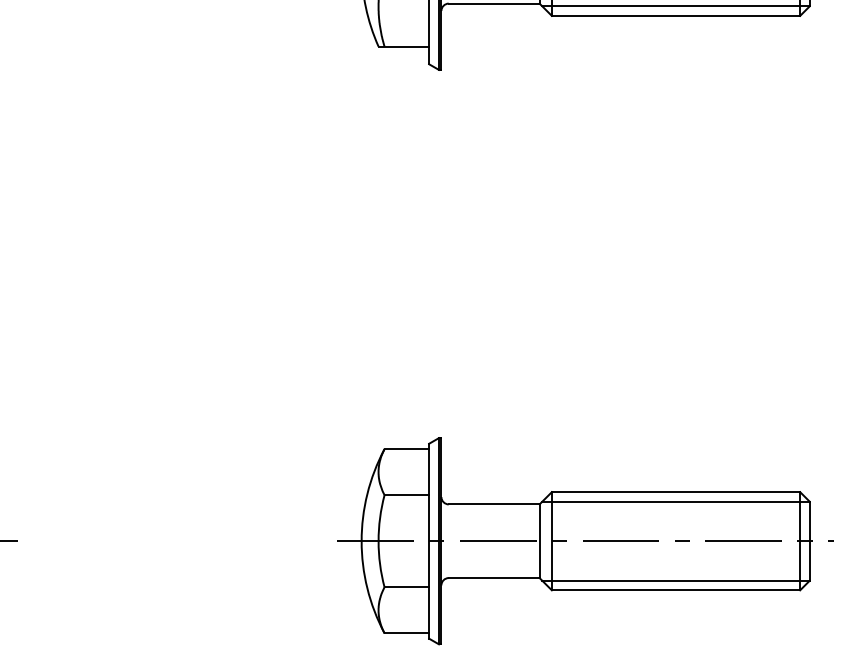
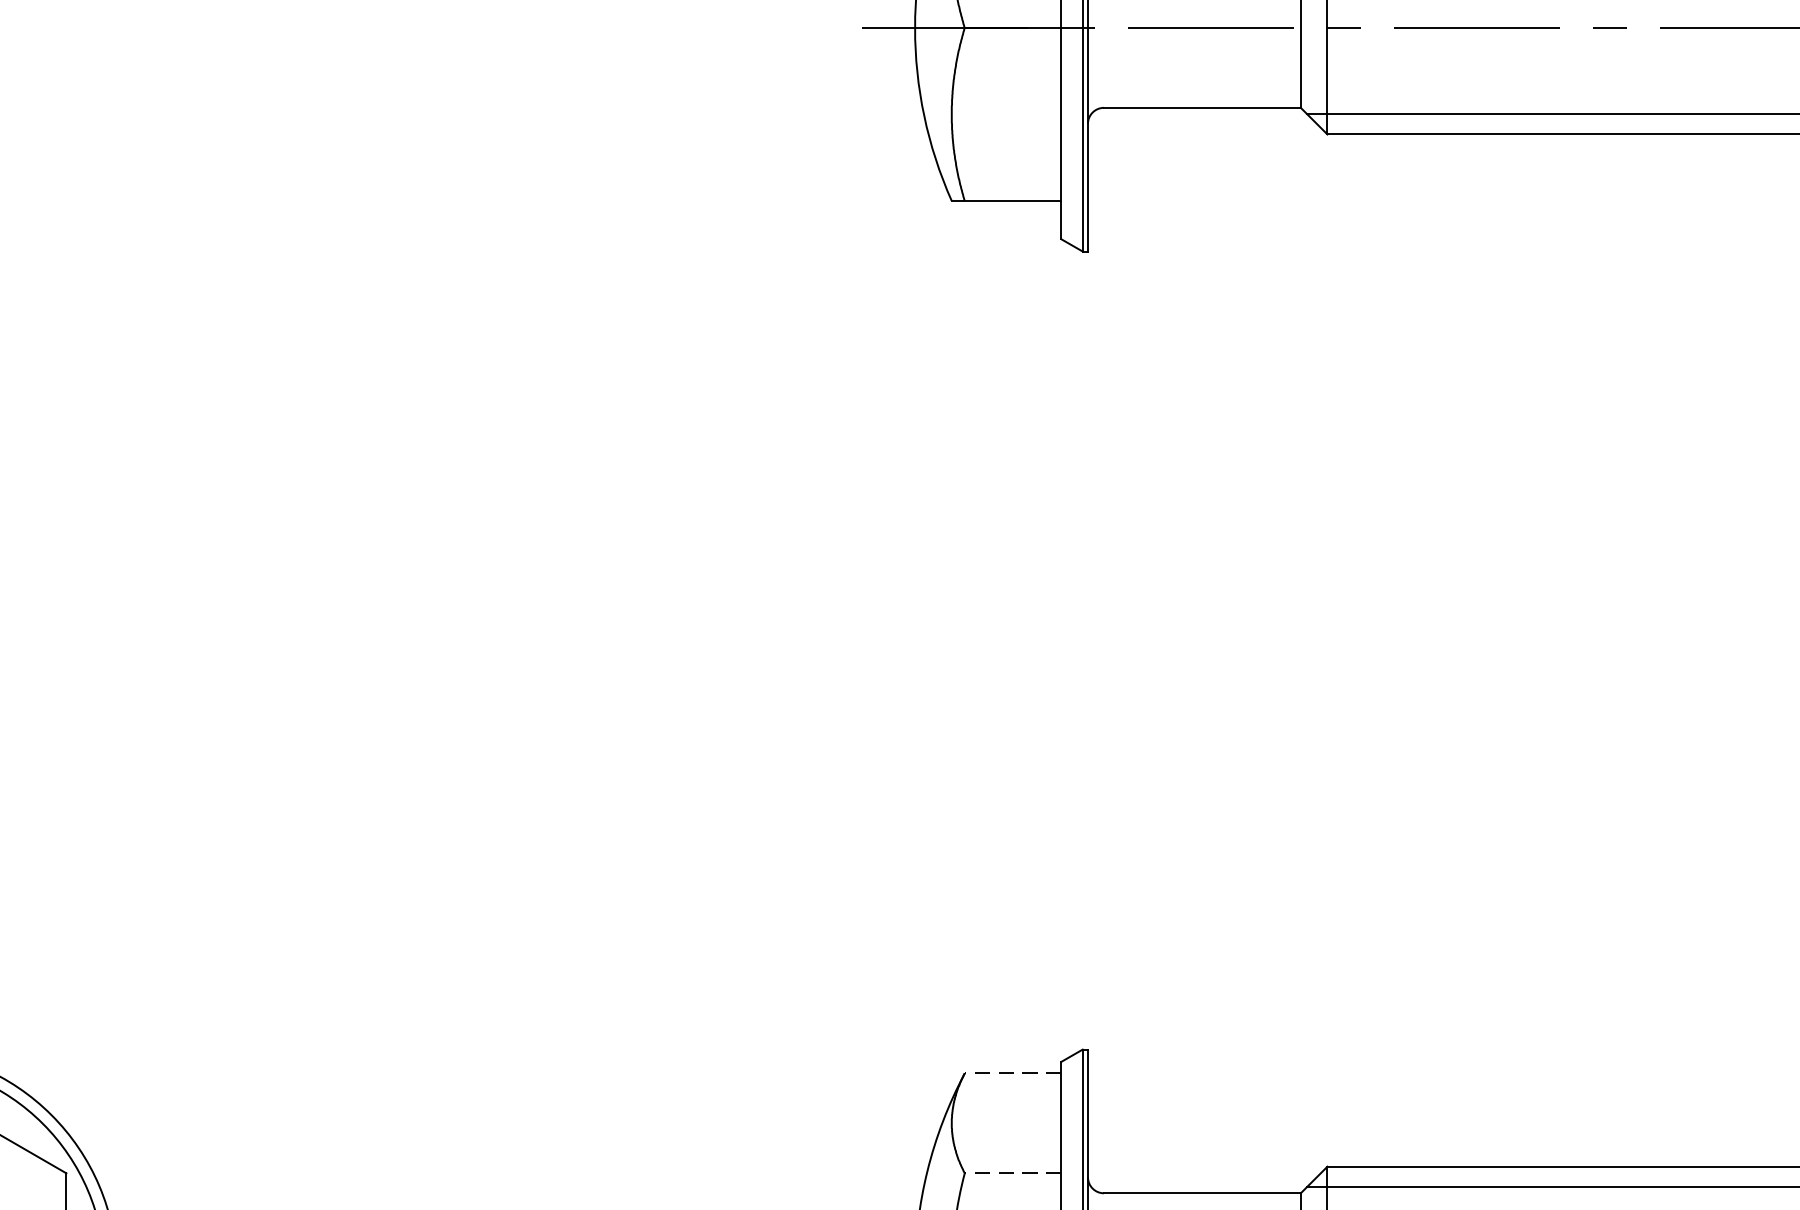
line: (406, 449) -> (1012, 1074), solid -> dashed
line: (406, 495) -> (1012, 1173), solid -> dashed

